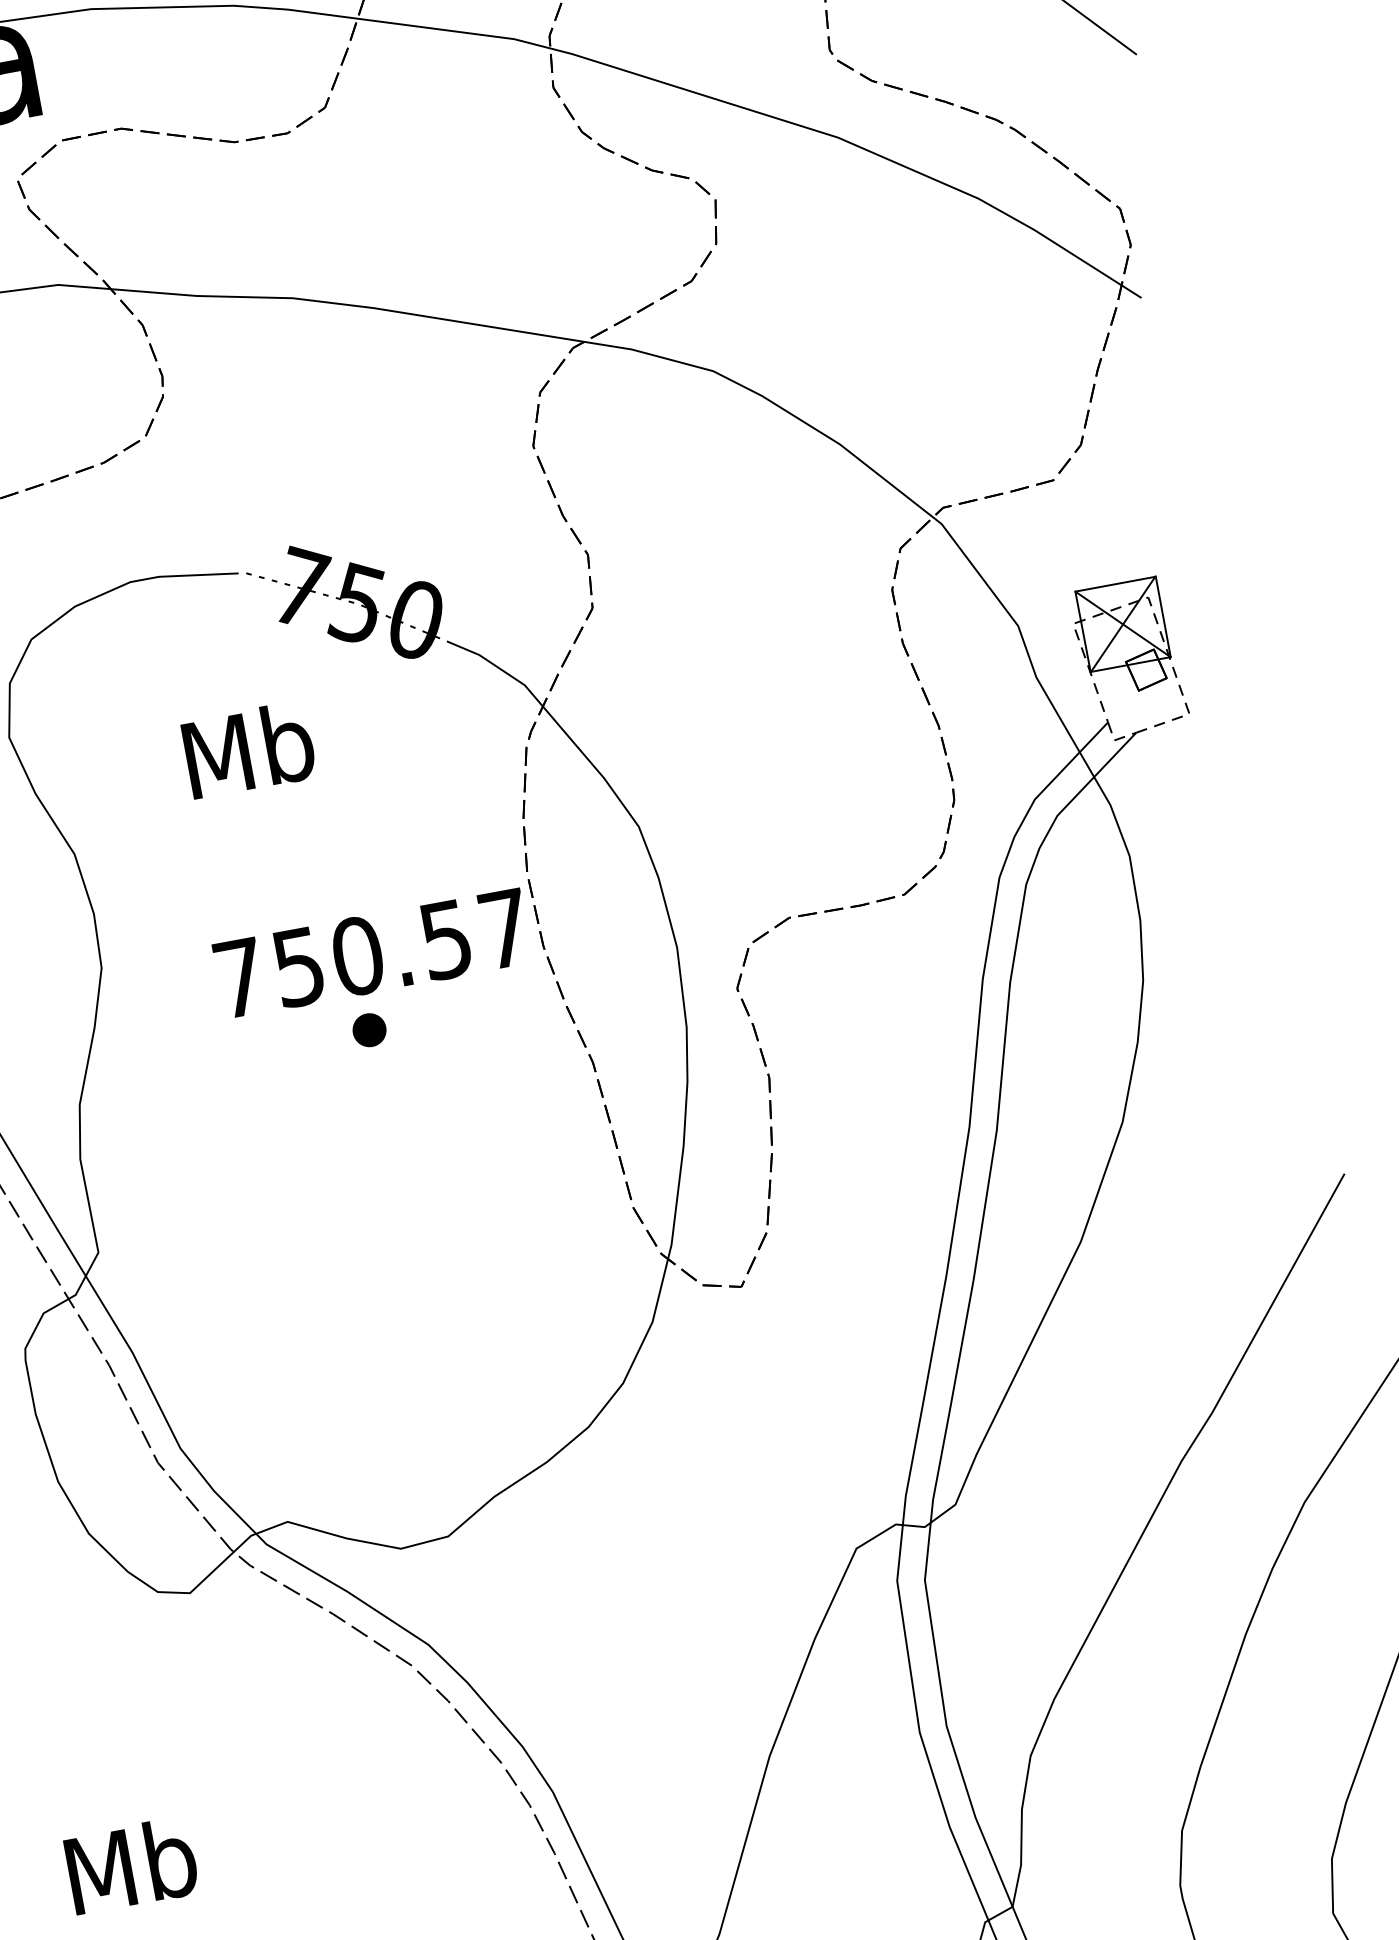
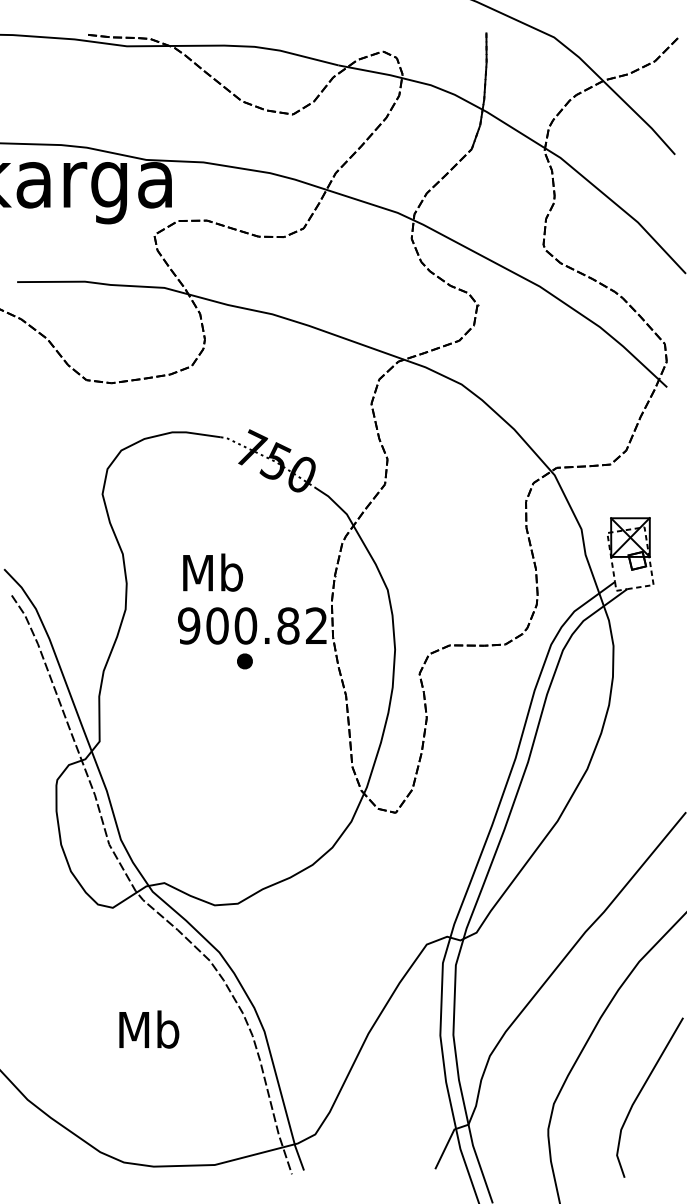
text: (249, 749) -> (213, 572), moved
text: (371, 952) -> (252, 625), 750.57 -> 900.82
text: (132, 1865) -> (149, 1029), moved

